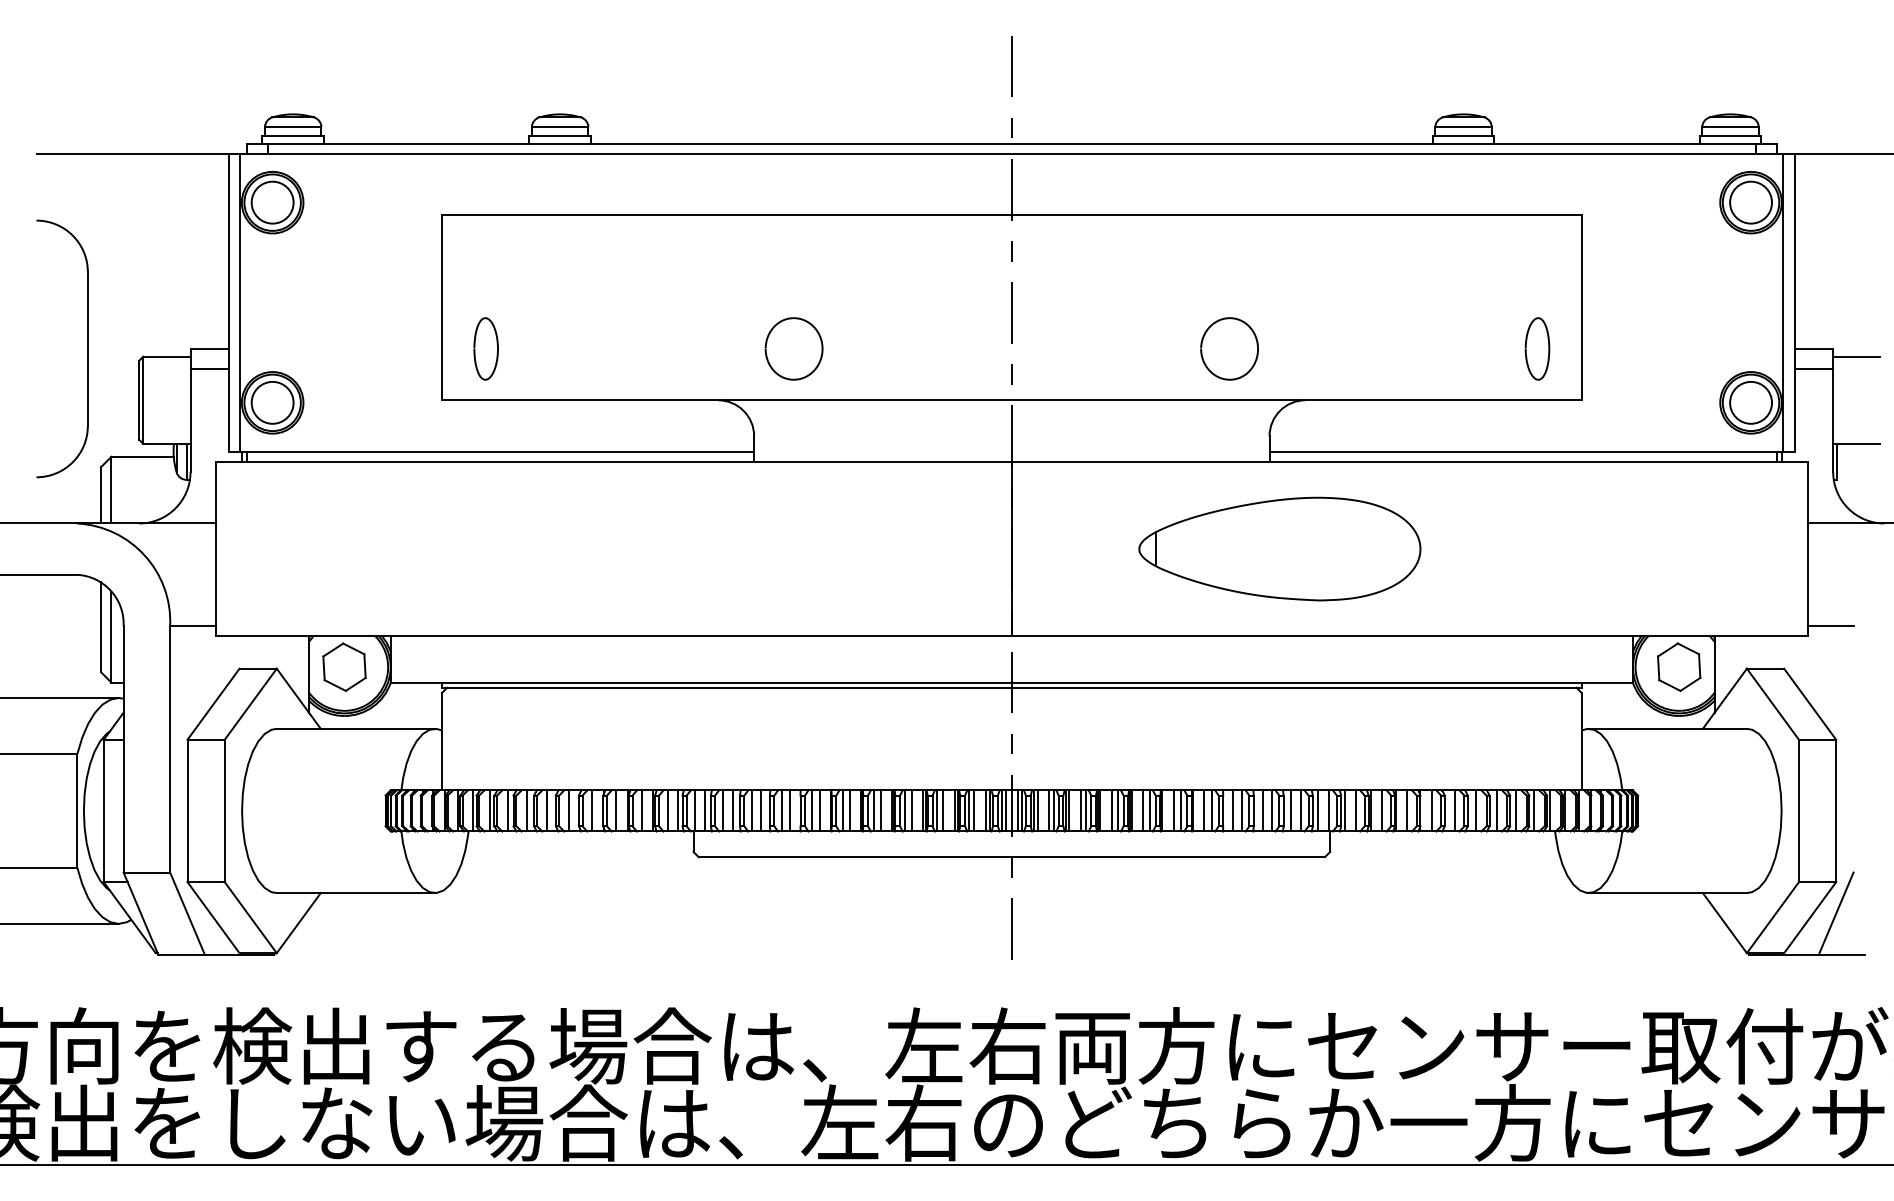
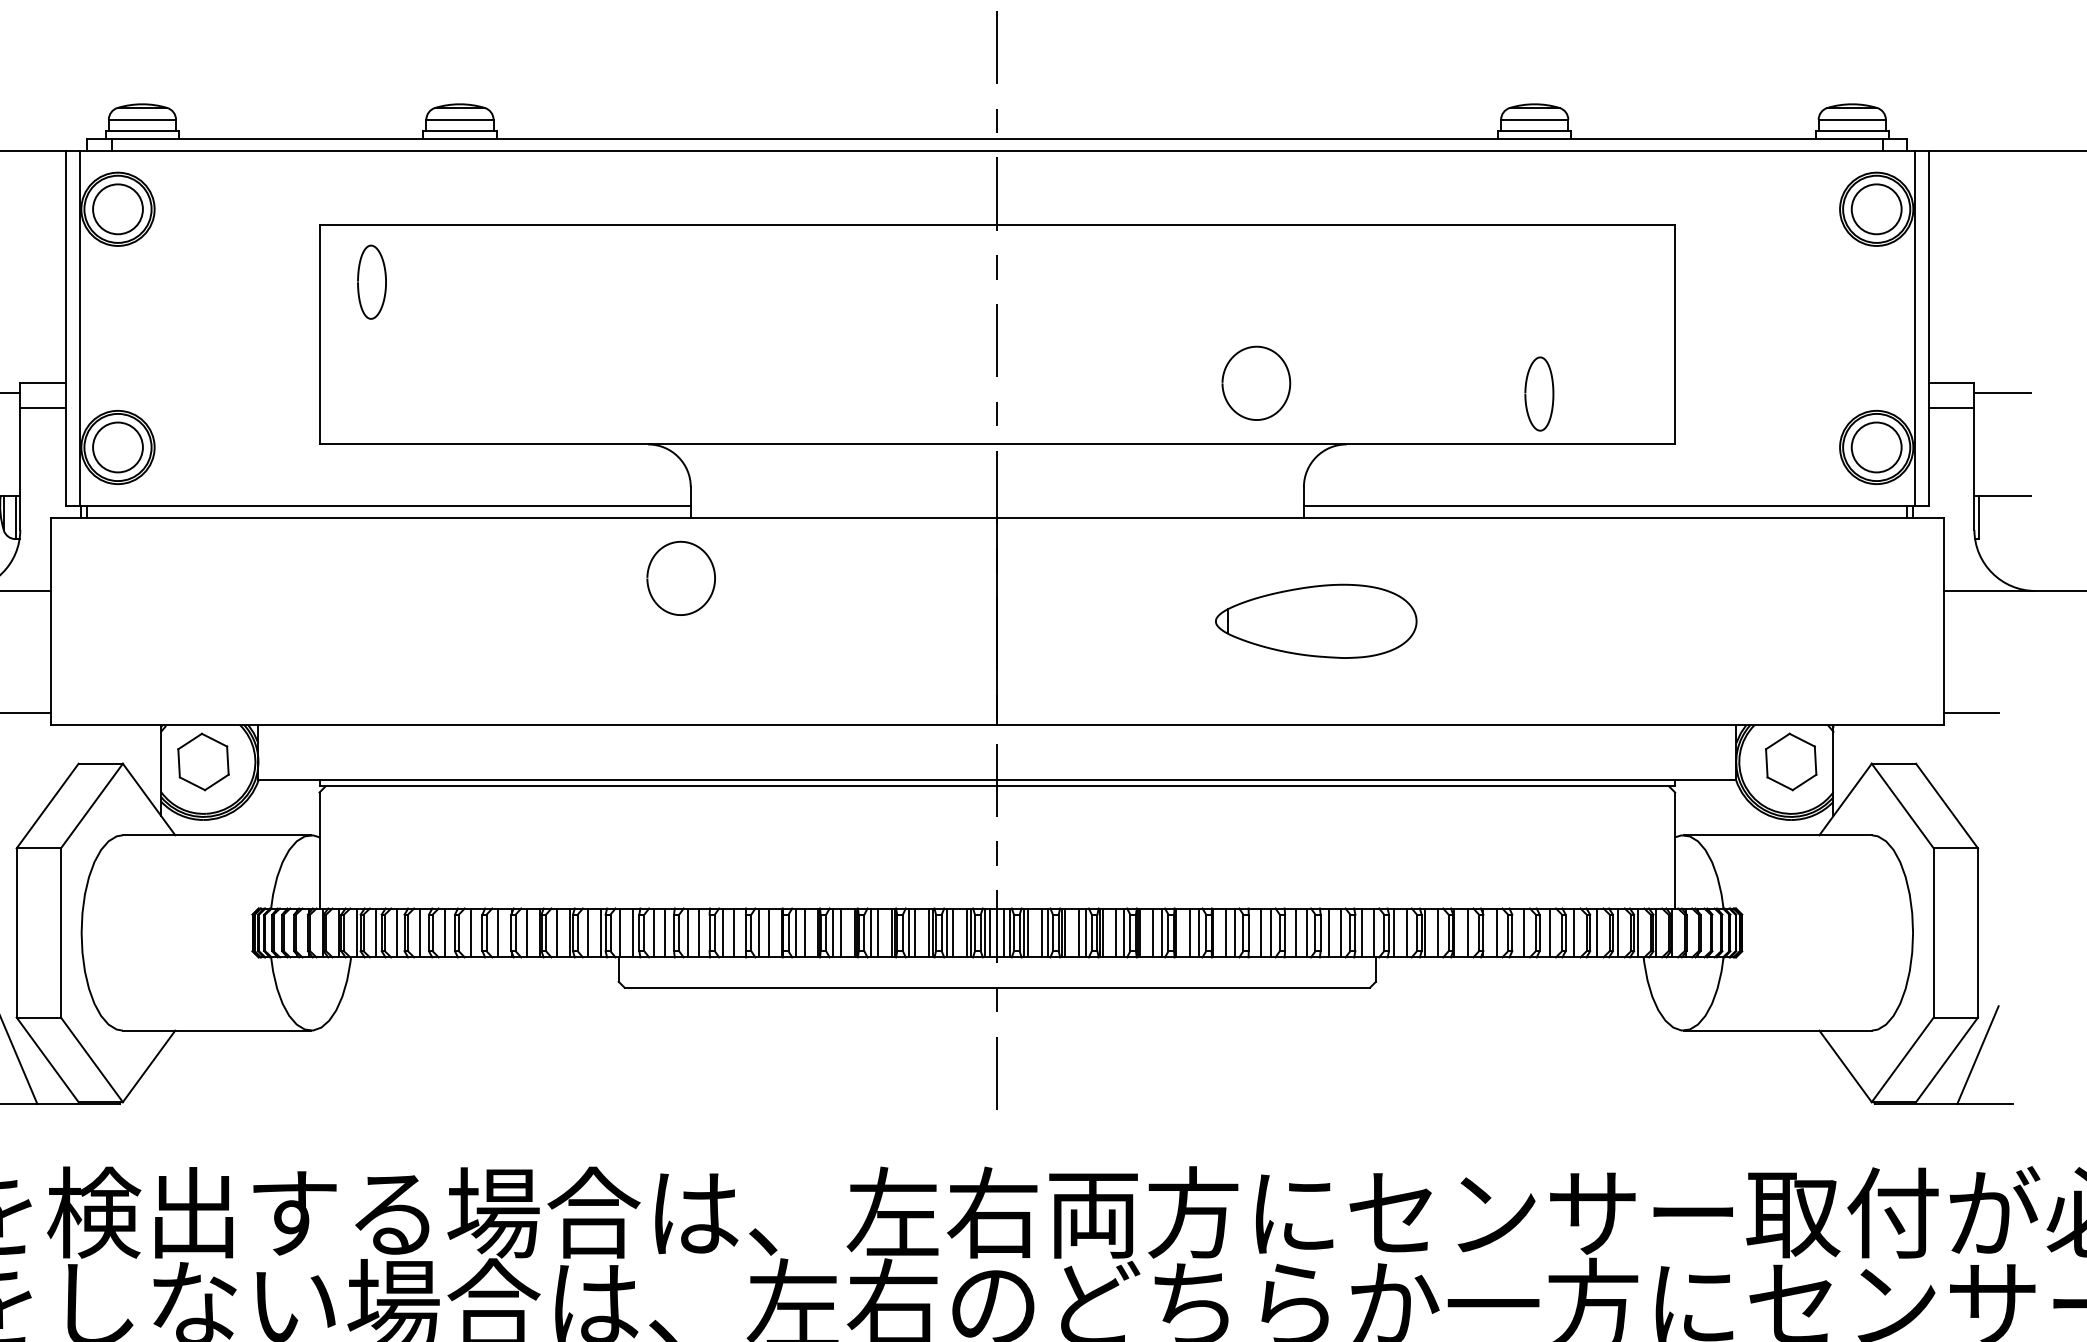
curve: (767, 342) -> (649, 570), moved
curve: (475, 348) -> (359, 281), moved
curve: (1526, 348) -> (1526, 393), moved
part: (1279, 548) -> (1315, 620), size x0.6

